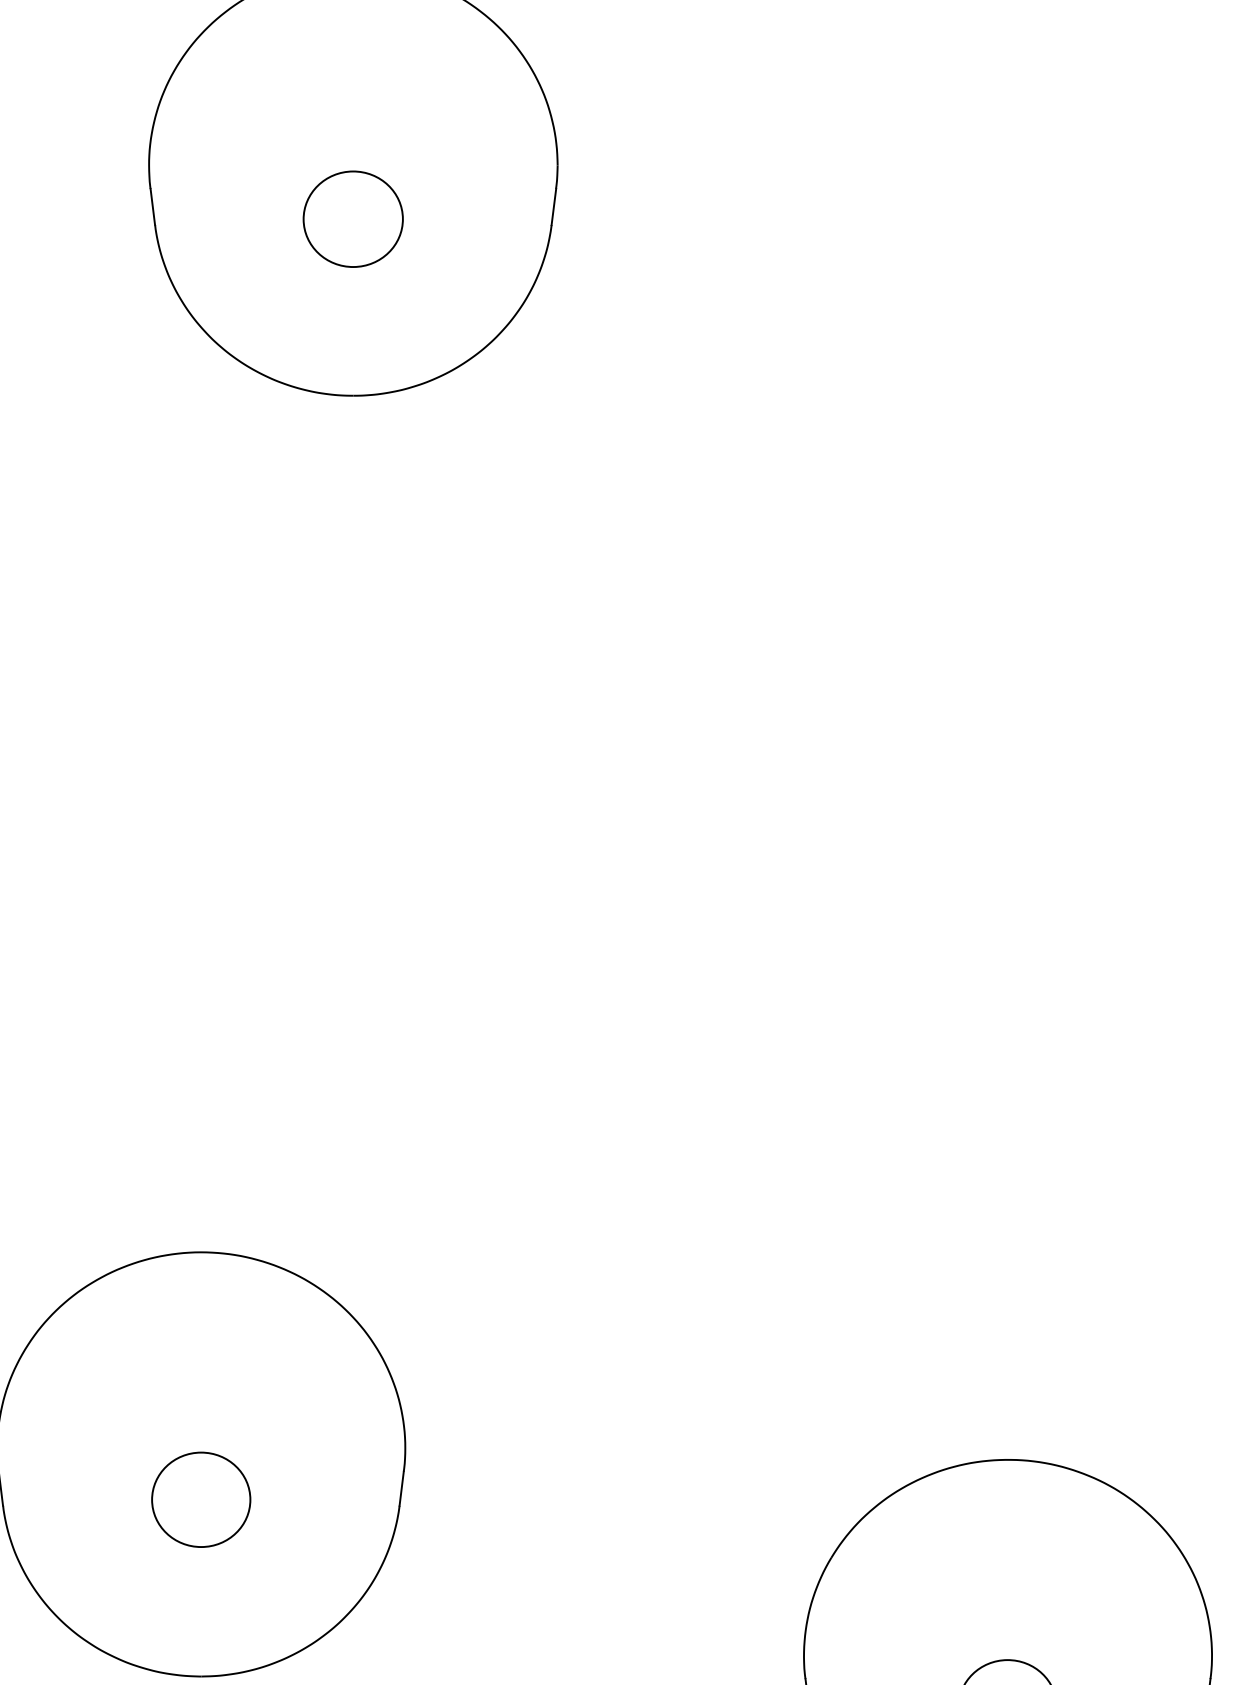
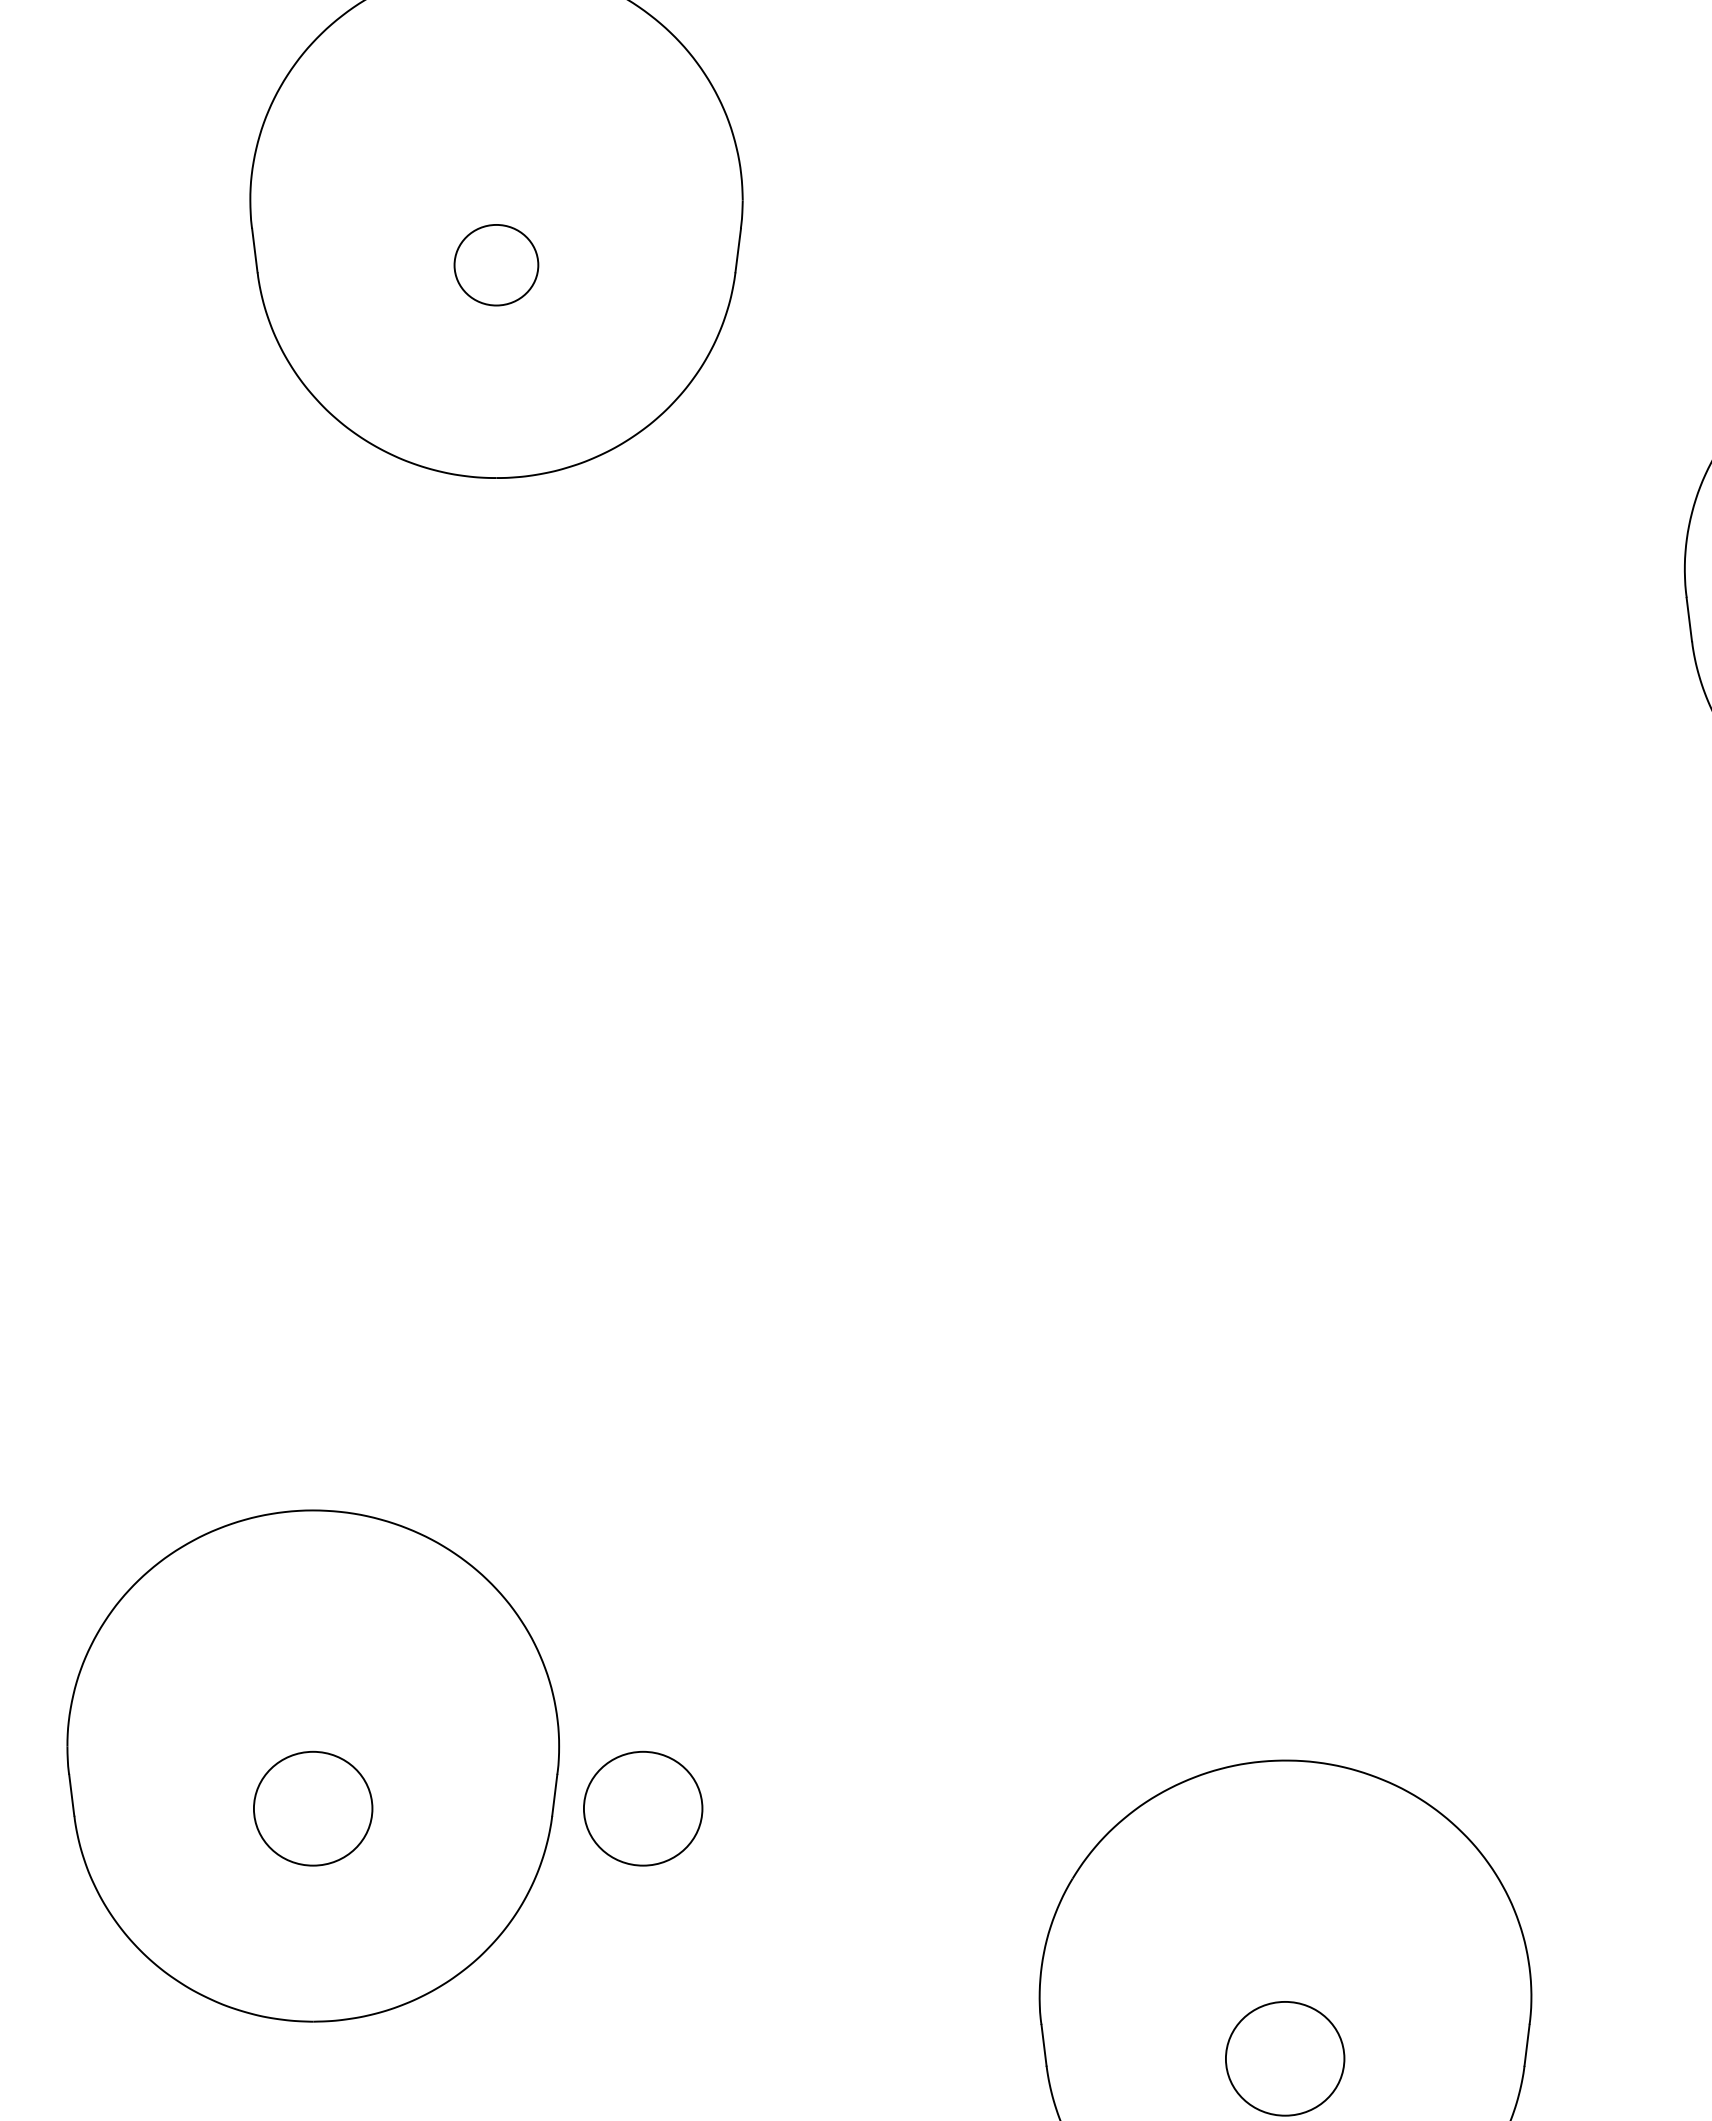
part: (353, 218) -> (496, 264), size x0.7
part: (475, 1499) -> (643, 1808), added

